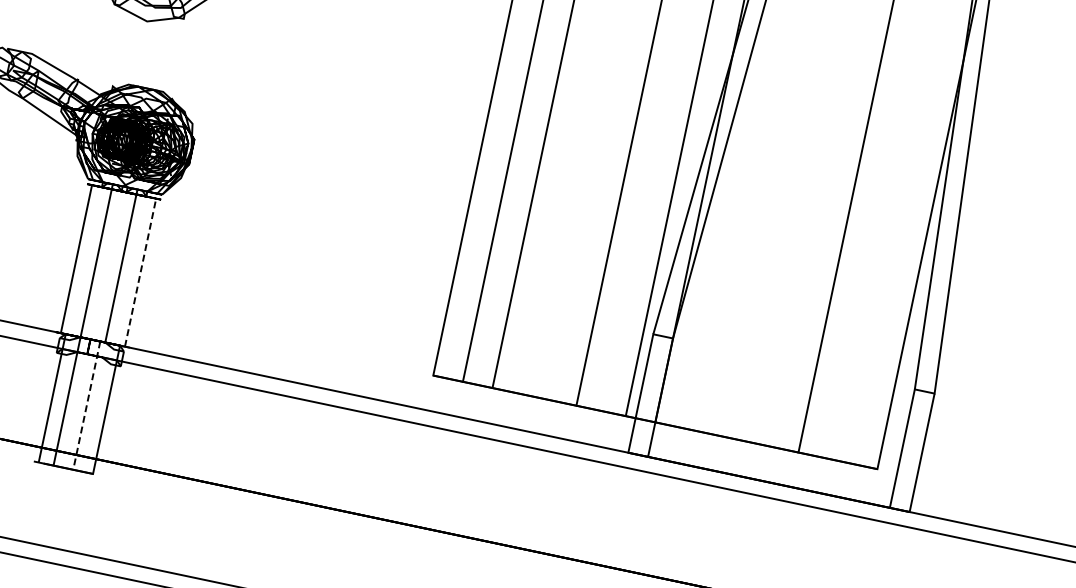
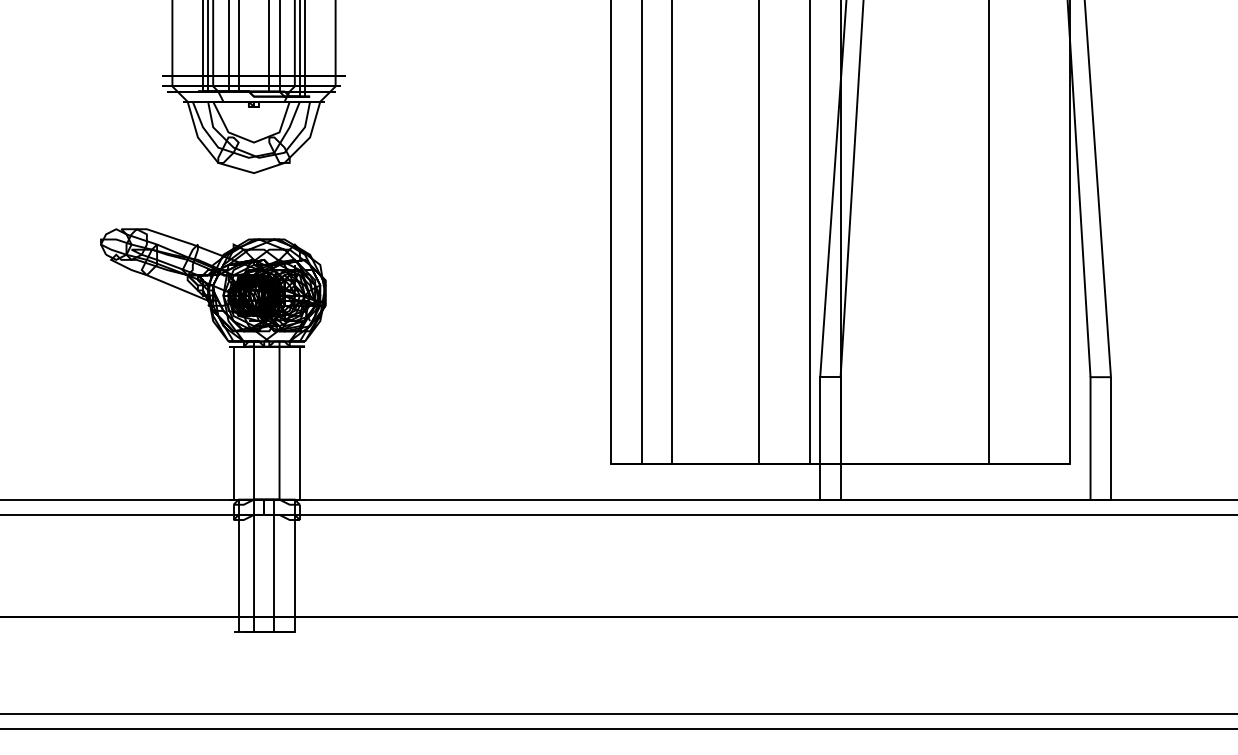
line: (140, 272) -> (299, 423), dashed -> solid
line: (86, 406) -> (274, 566), dashed -> solid

